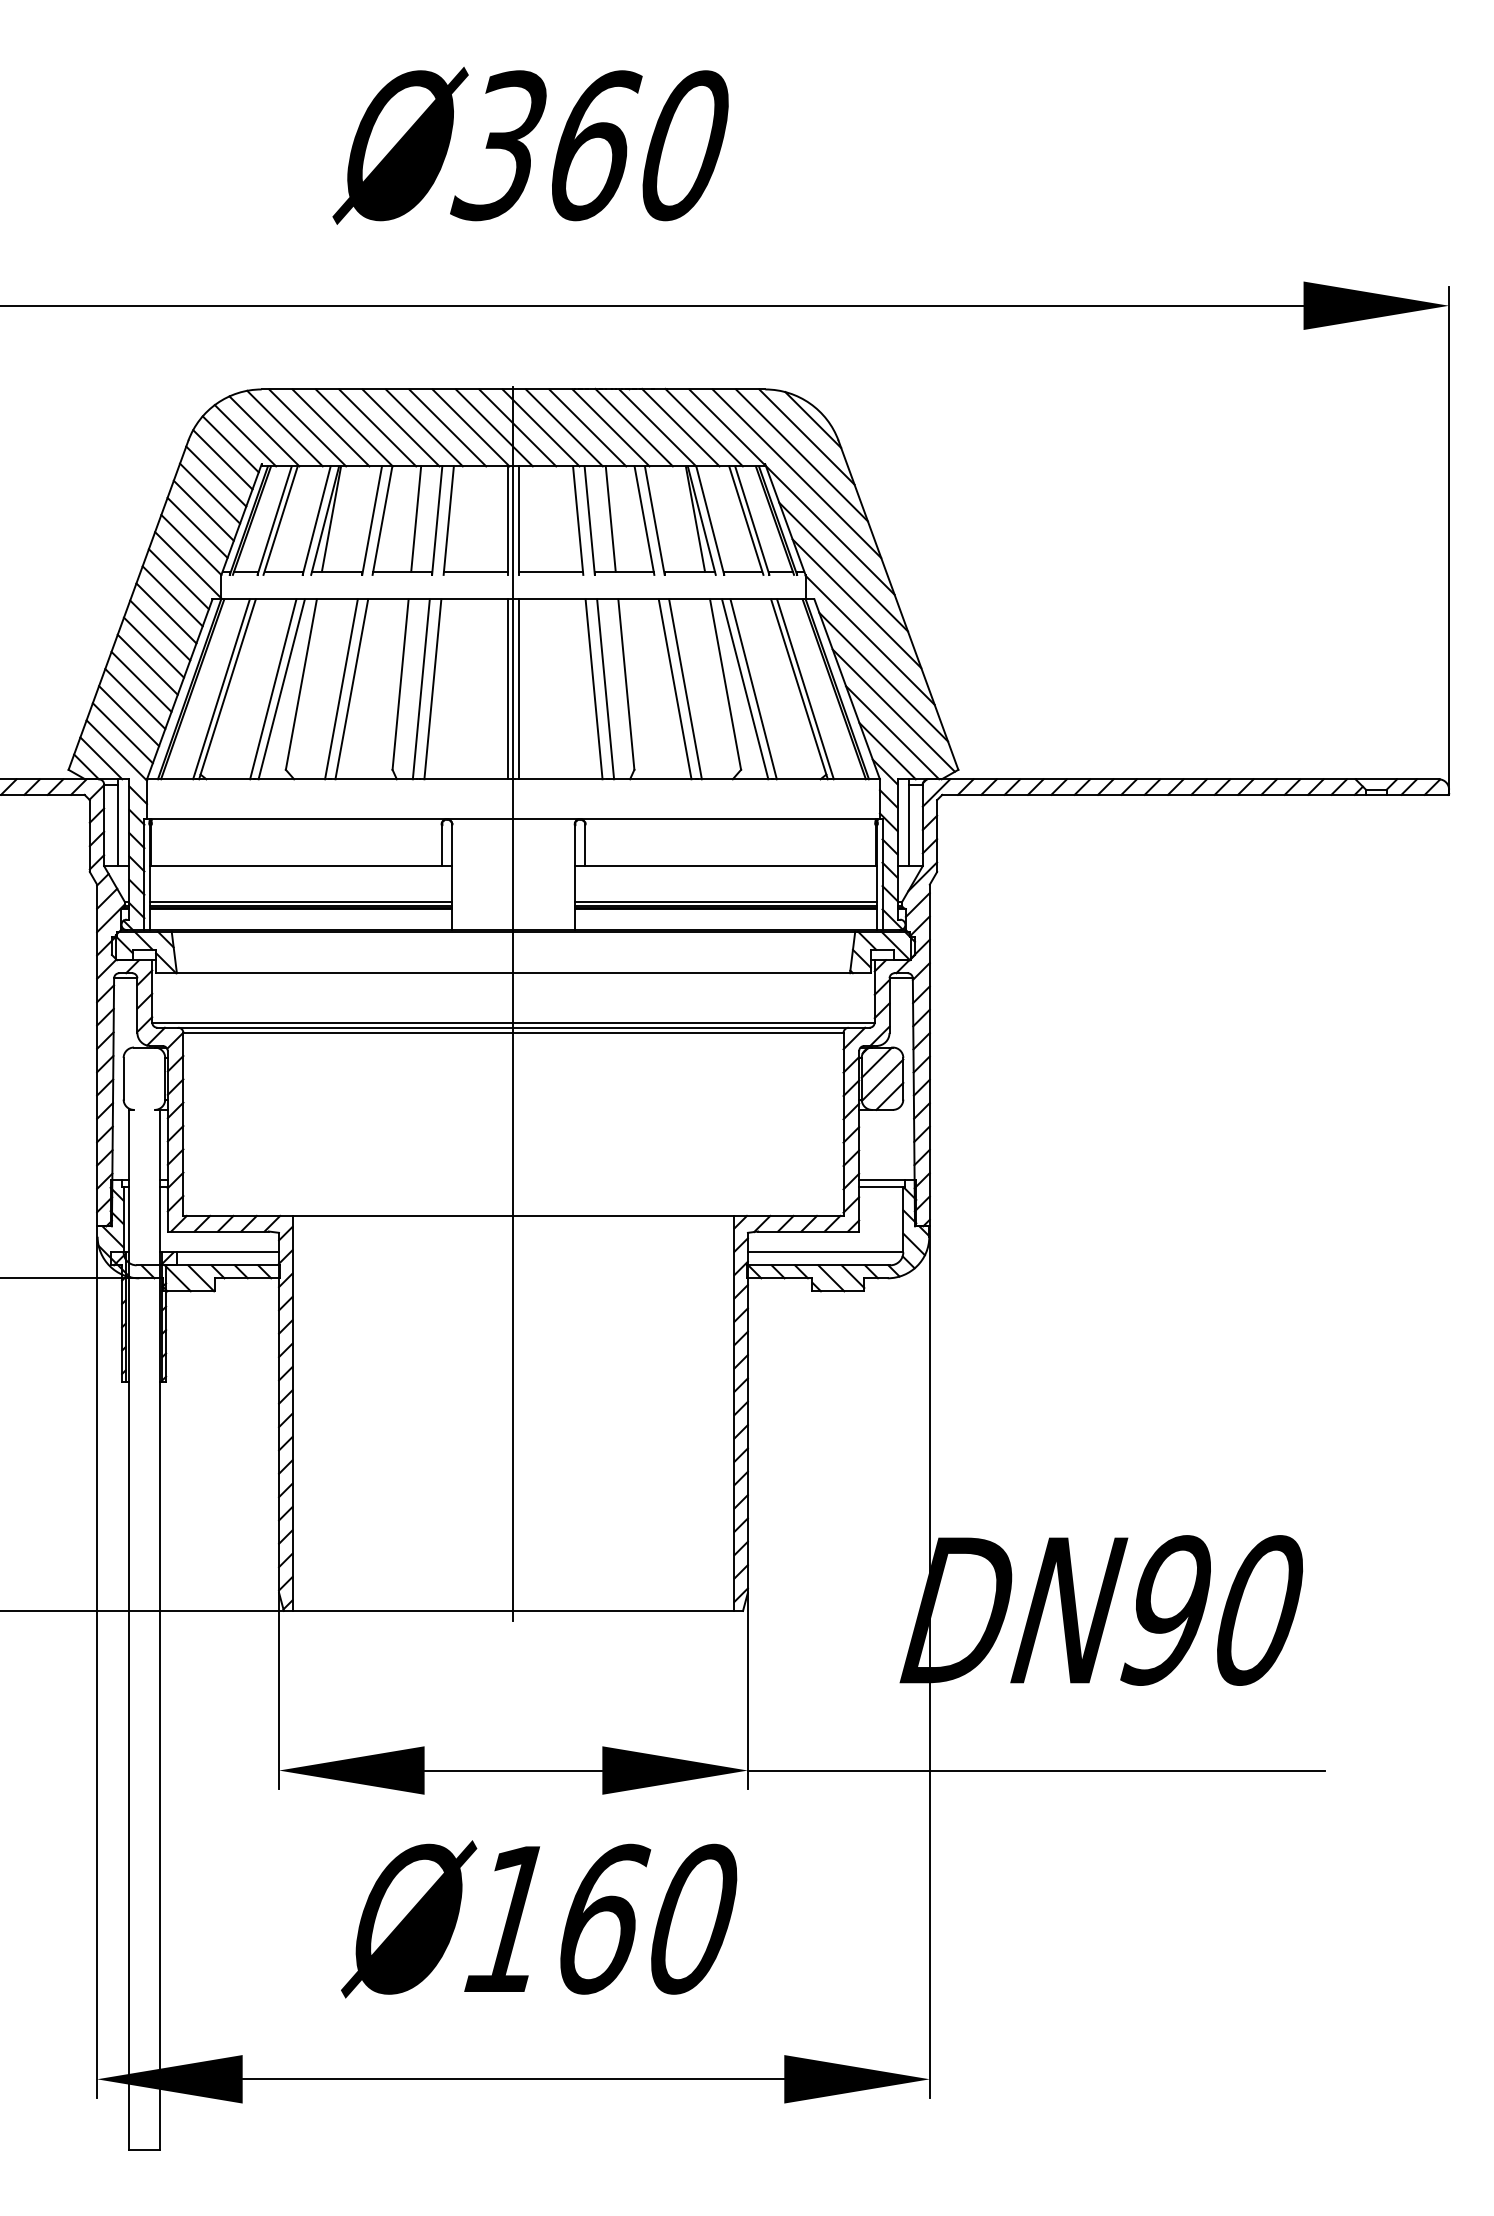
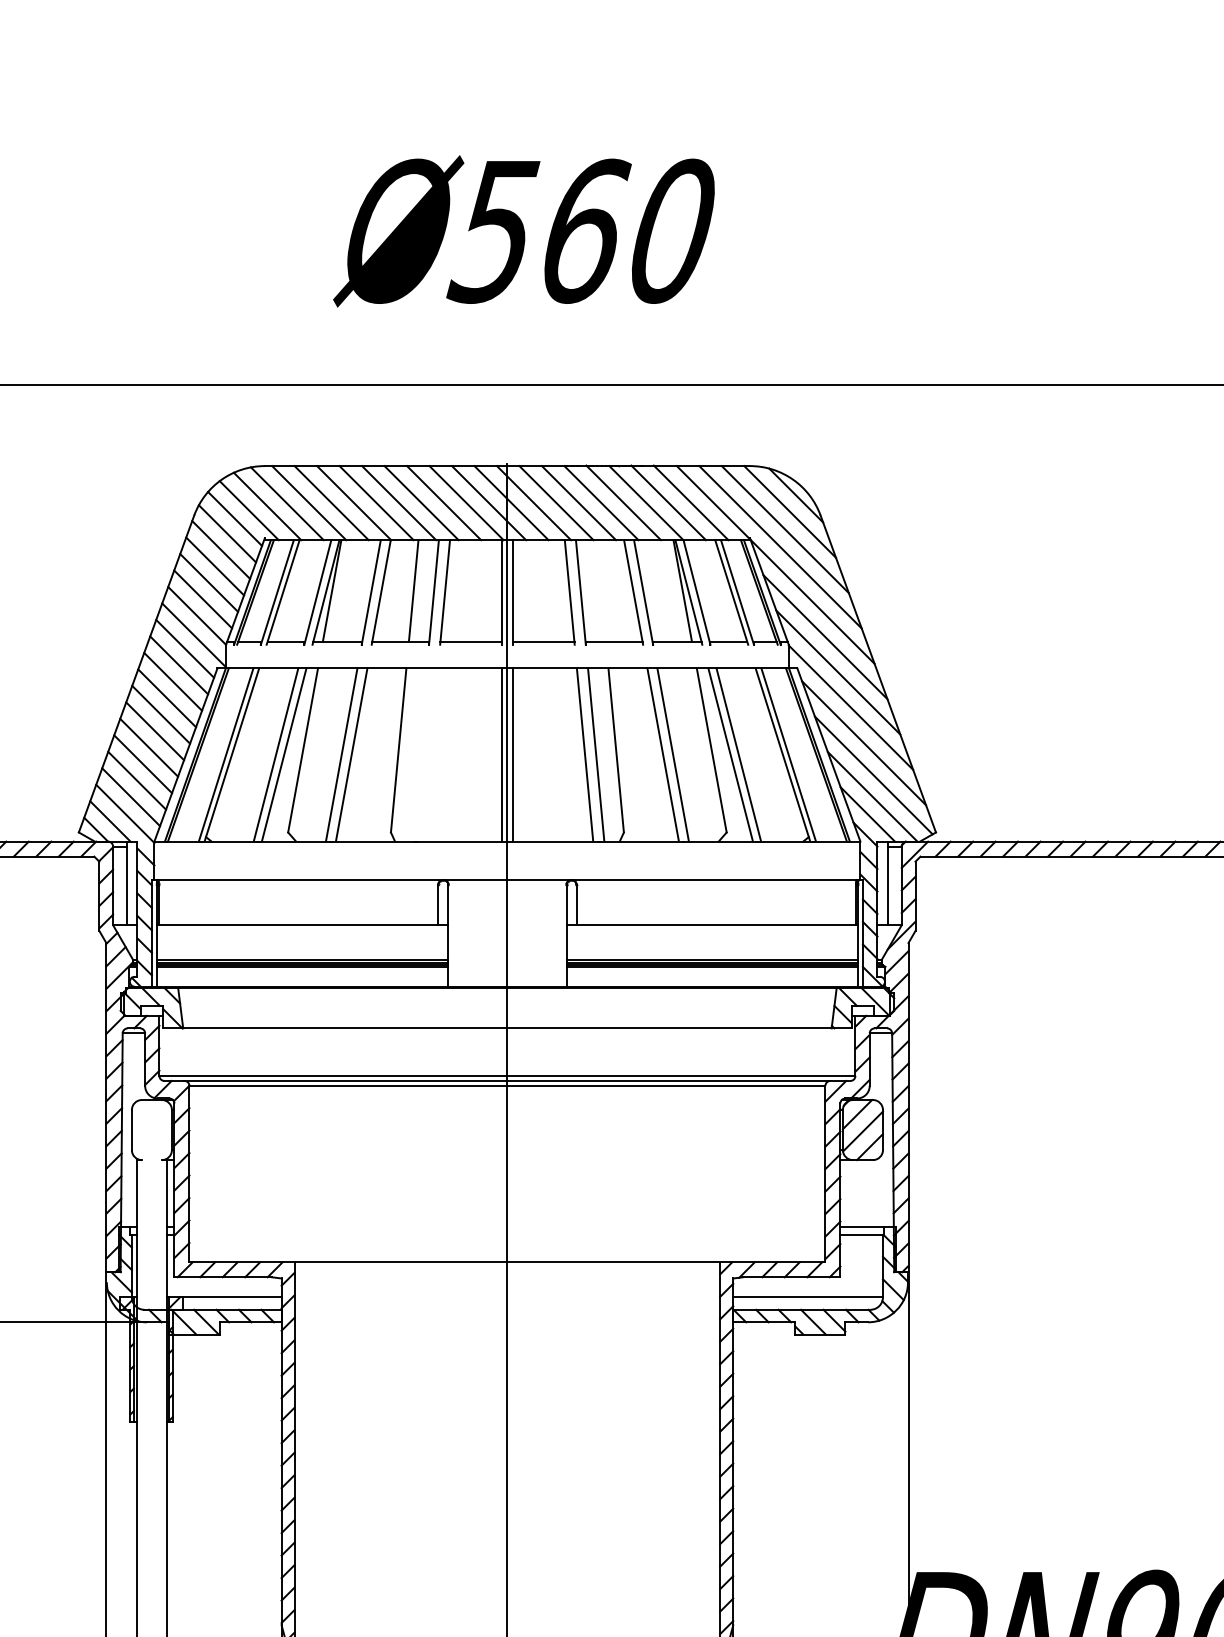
text: (498, 145) -> (493, 231), 360 -> 560
line: (610, 518) -> (600, 590), removed
line: (420, 689) -> (417, 755), removed
line: (432, 689) -> (429, 755), removed

